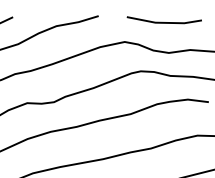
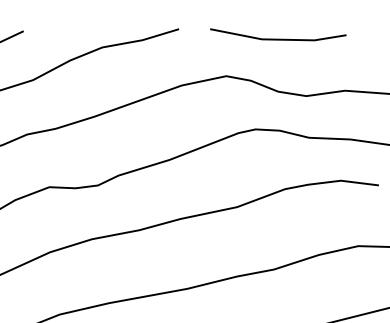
line: (162, 21) -> (274, 37), moved

